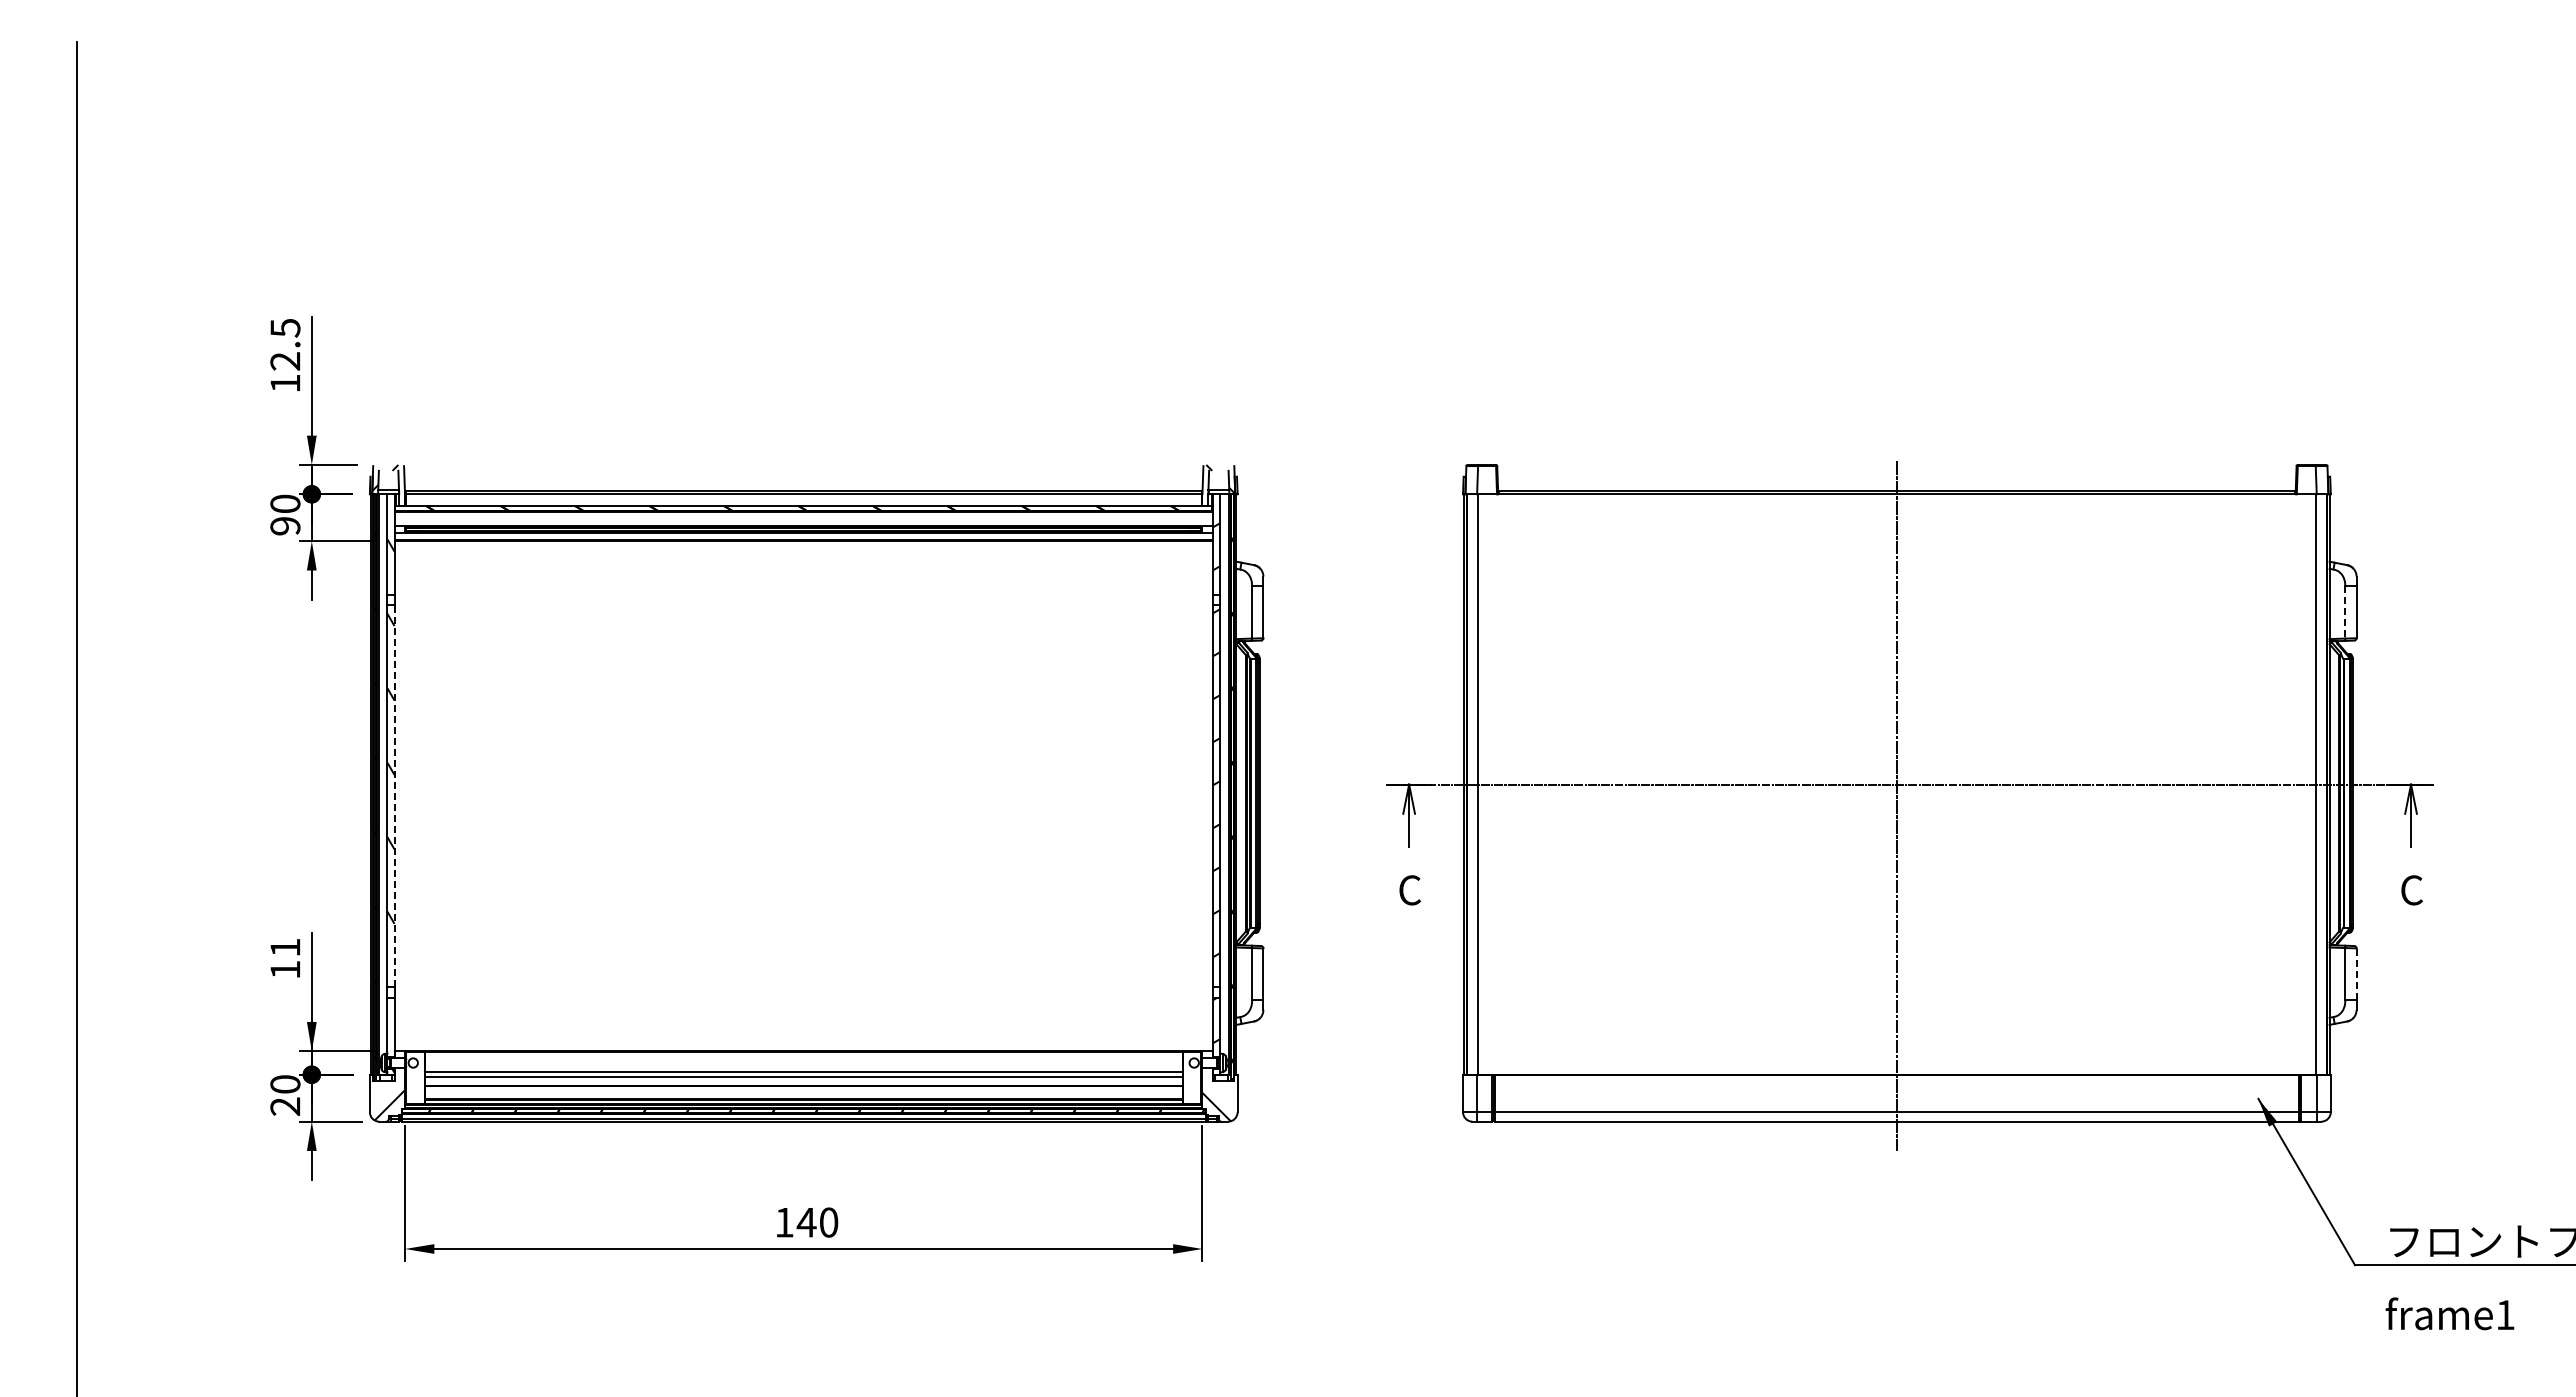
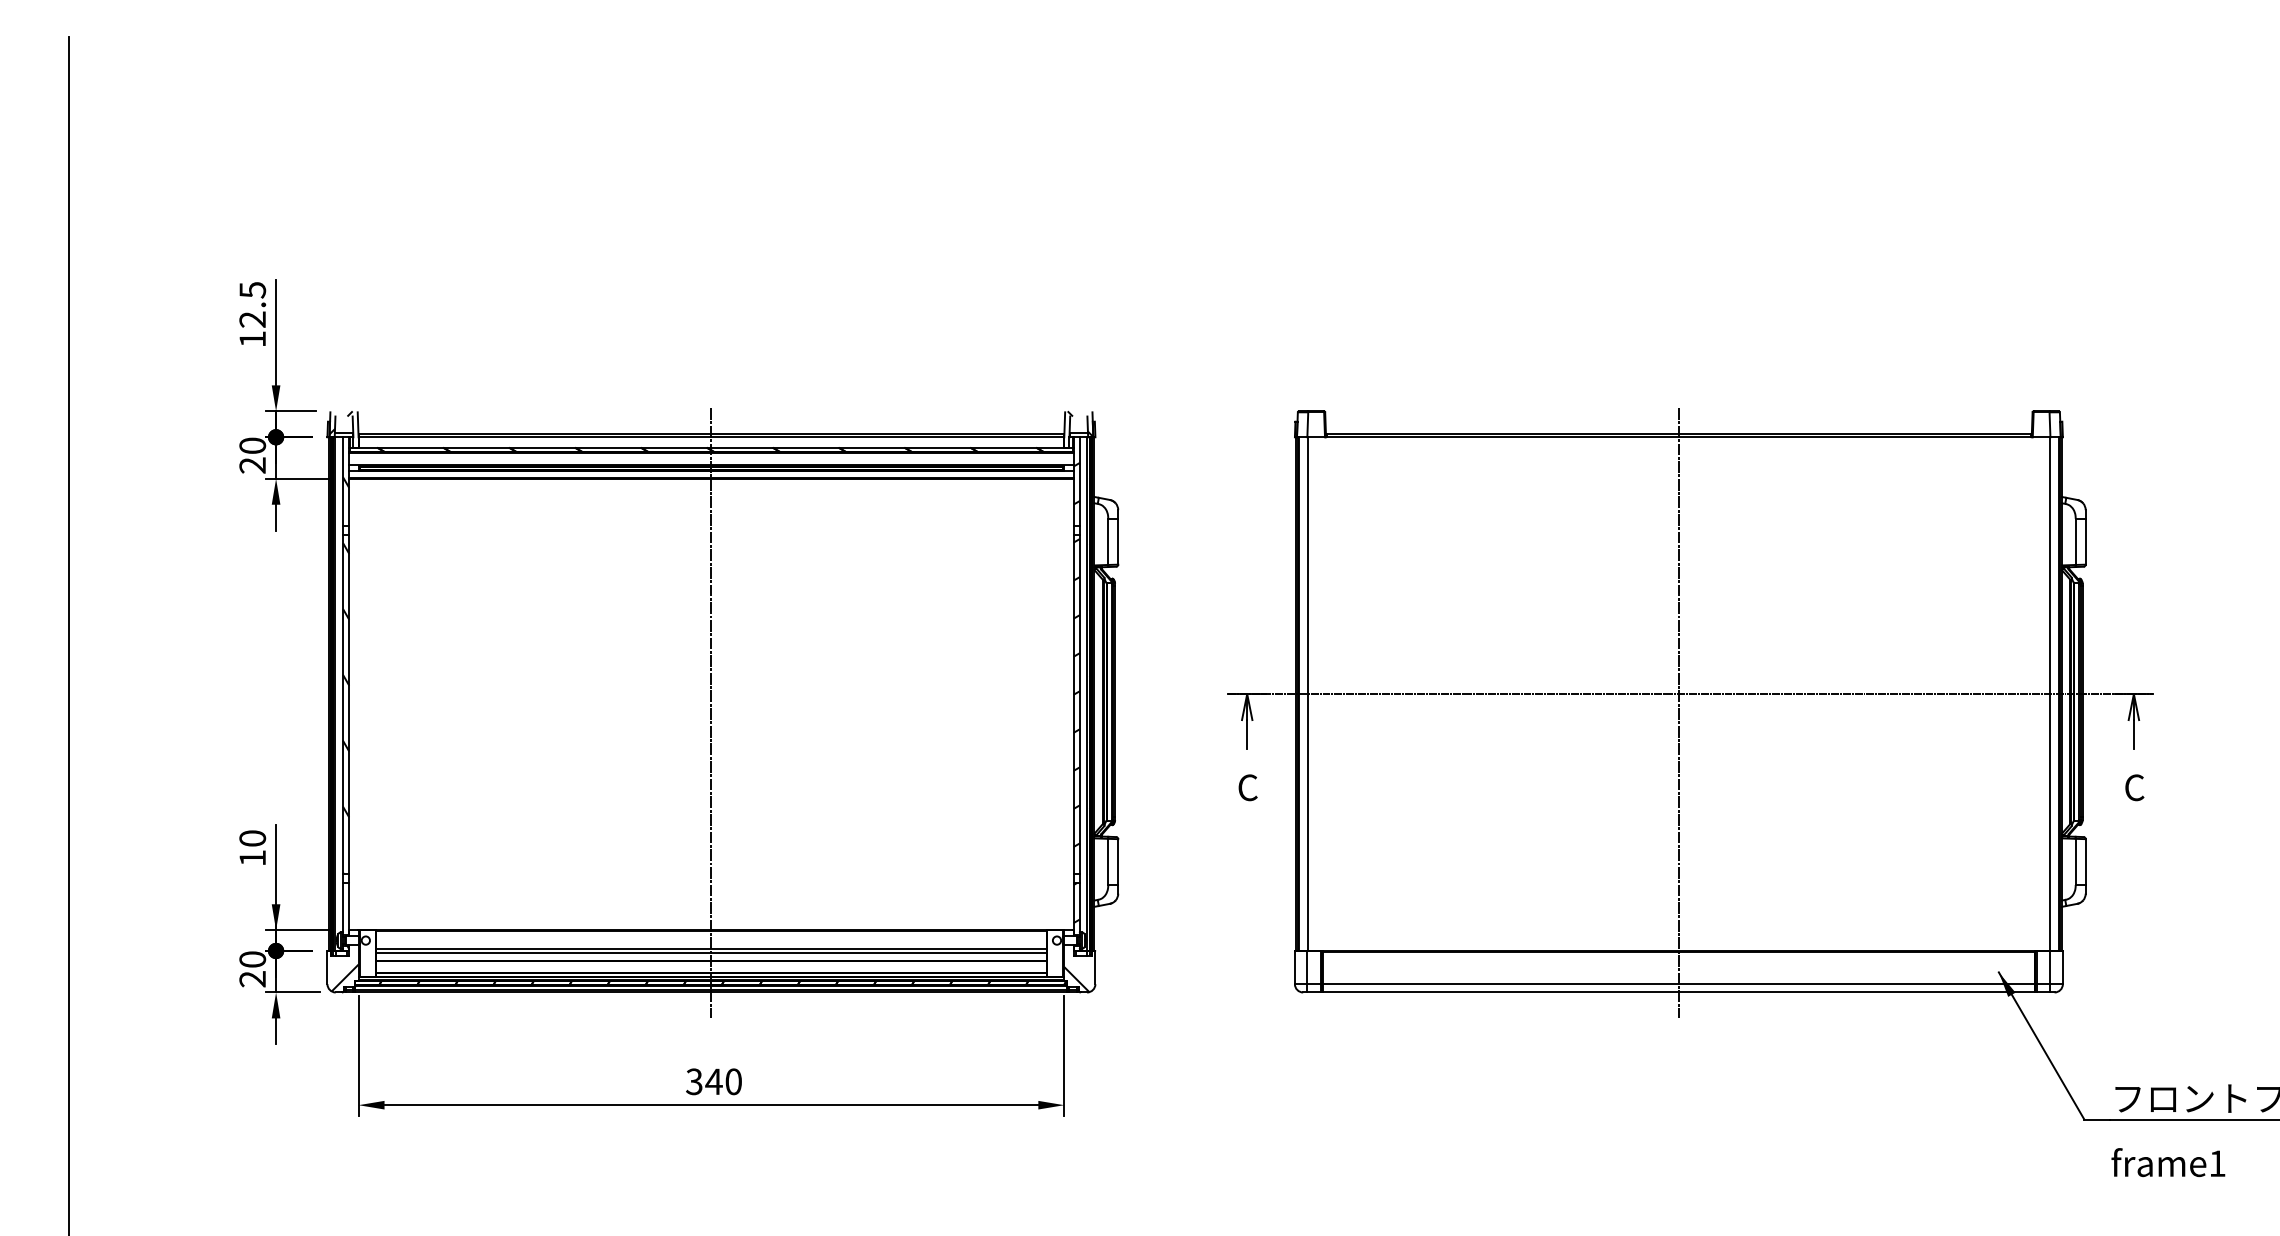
text: (285, 526) -> (252, 465), 90 -> 20
line: (2345, 612) -> (2075, 541), dashed -> solid
line: (394, 795) -> (349, 703), dashed -> solid
line: (803, 805) -> (711, 712), added
text: (285, 947) -> (252, 838), 11 -> 10
line: (2356, 974) -> (2085, 862), dashed -> solid
text: (784, 1222) -> (694, 1081), 140 -> 340

